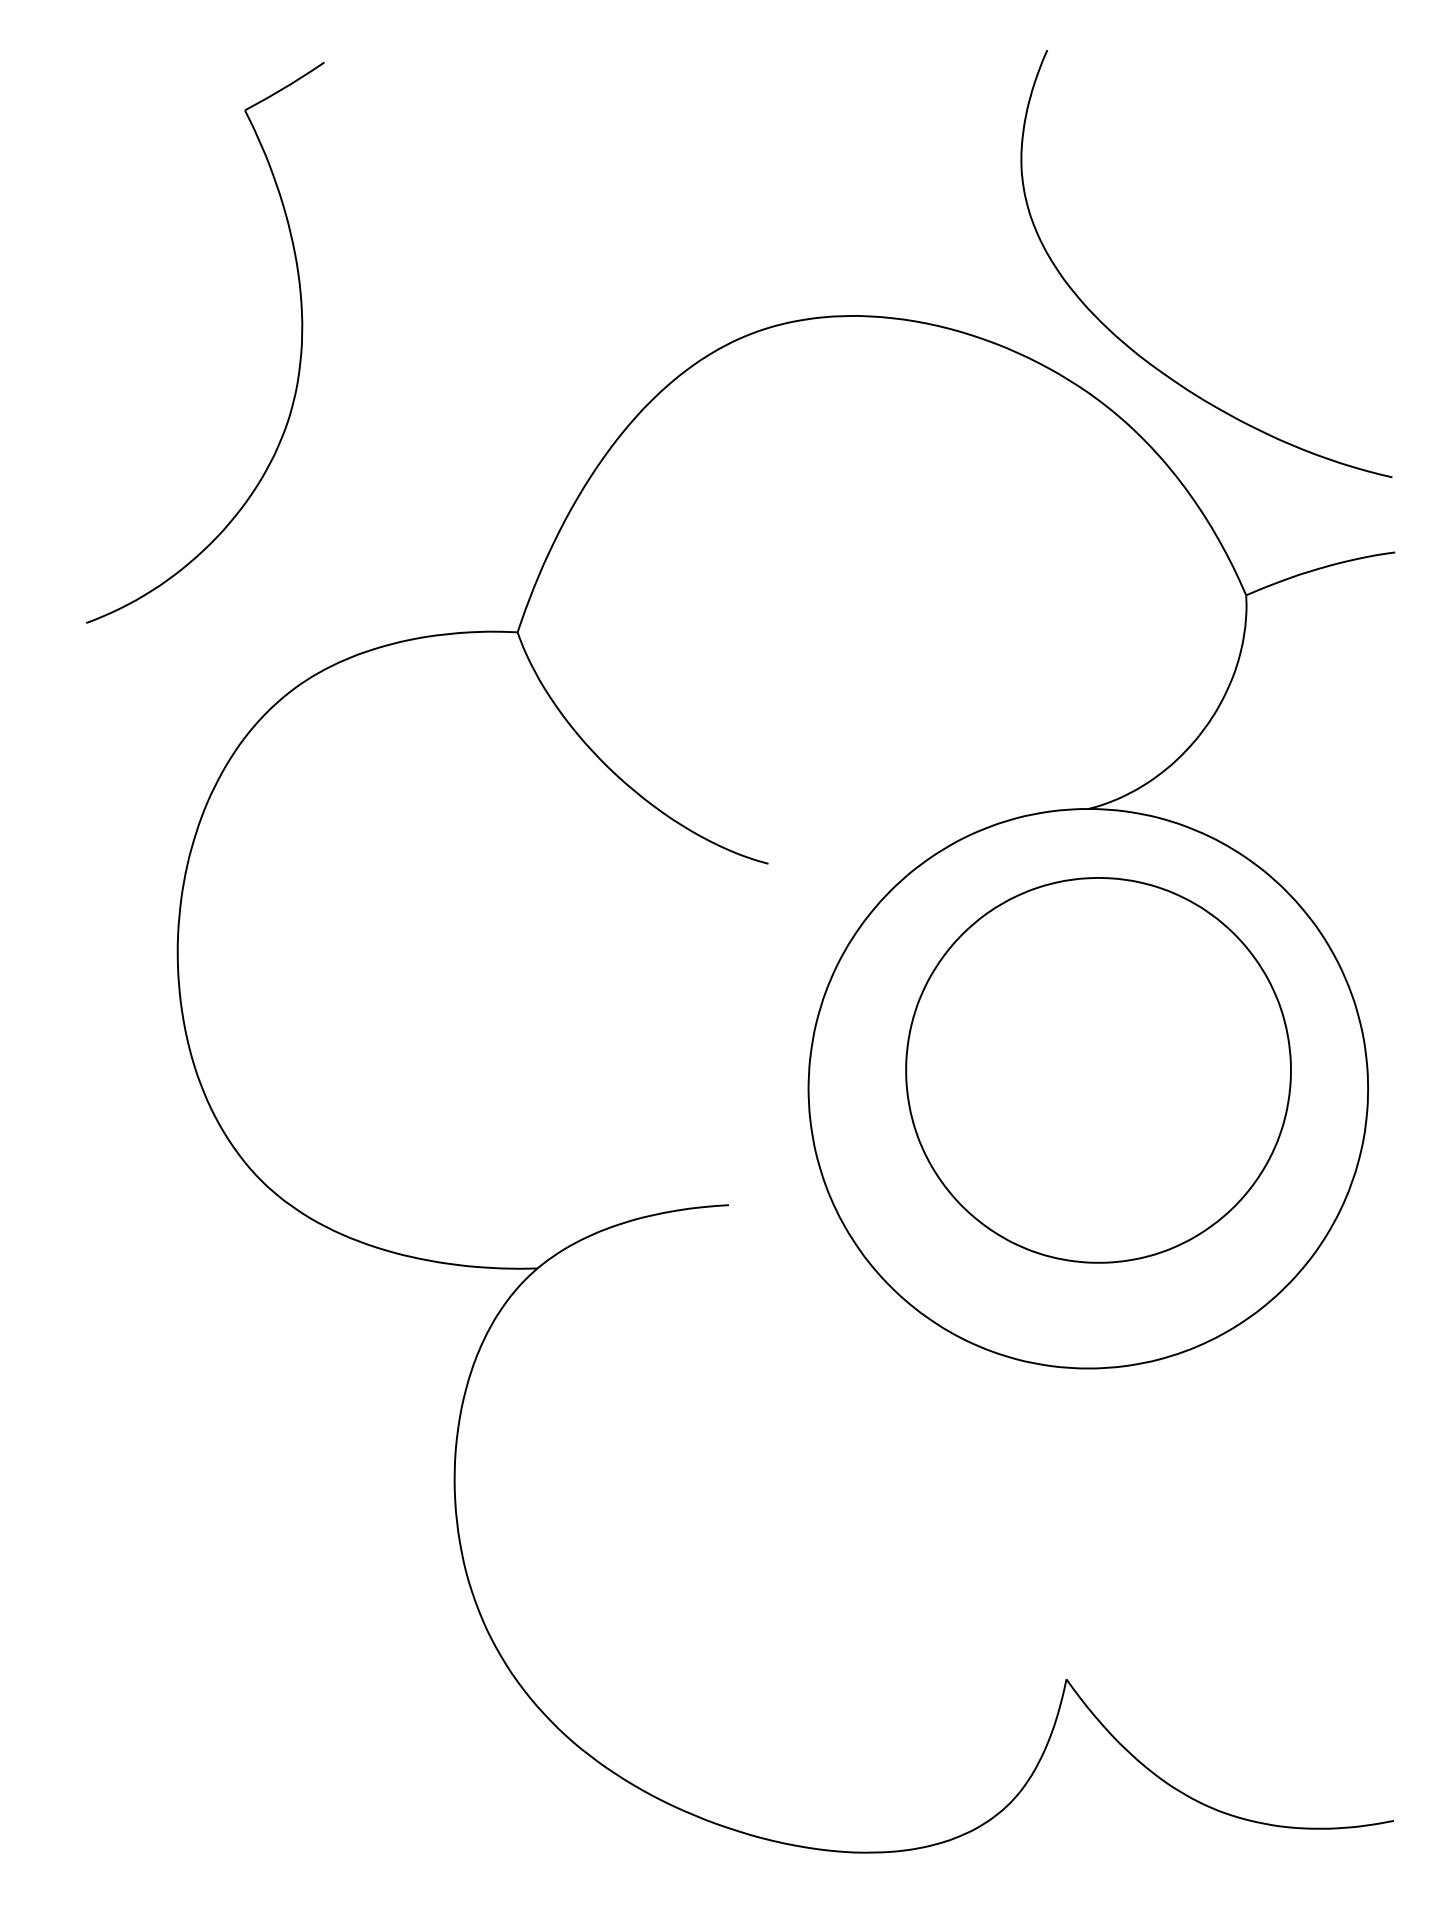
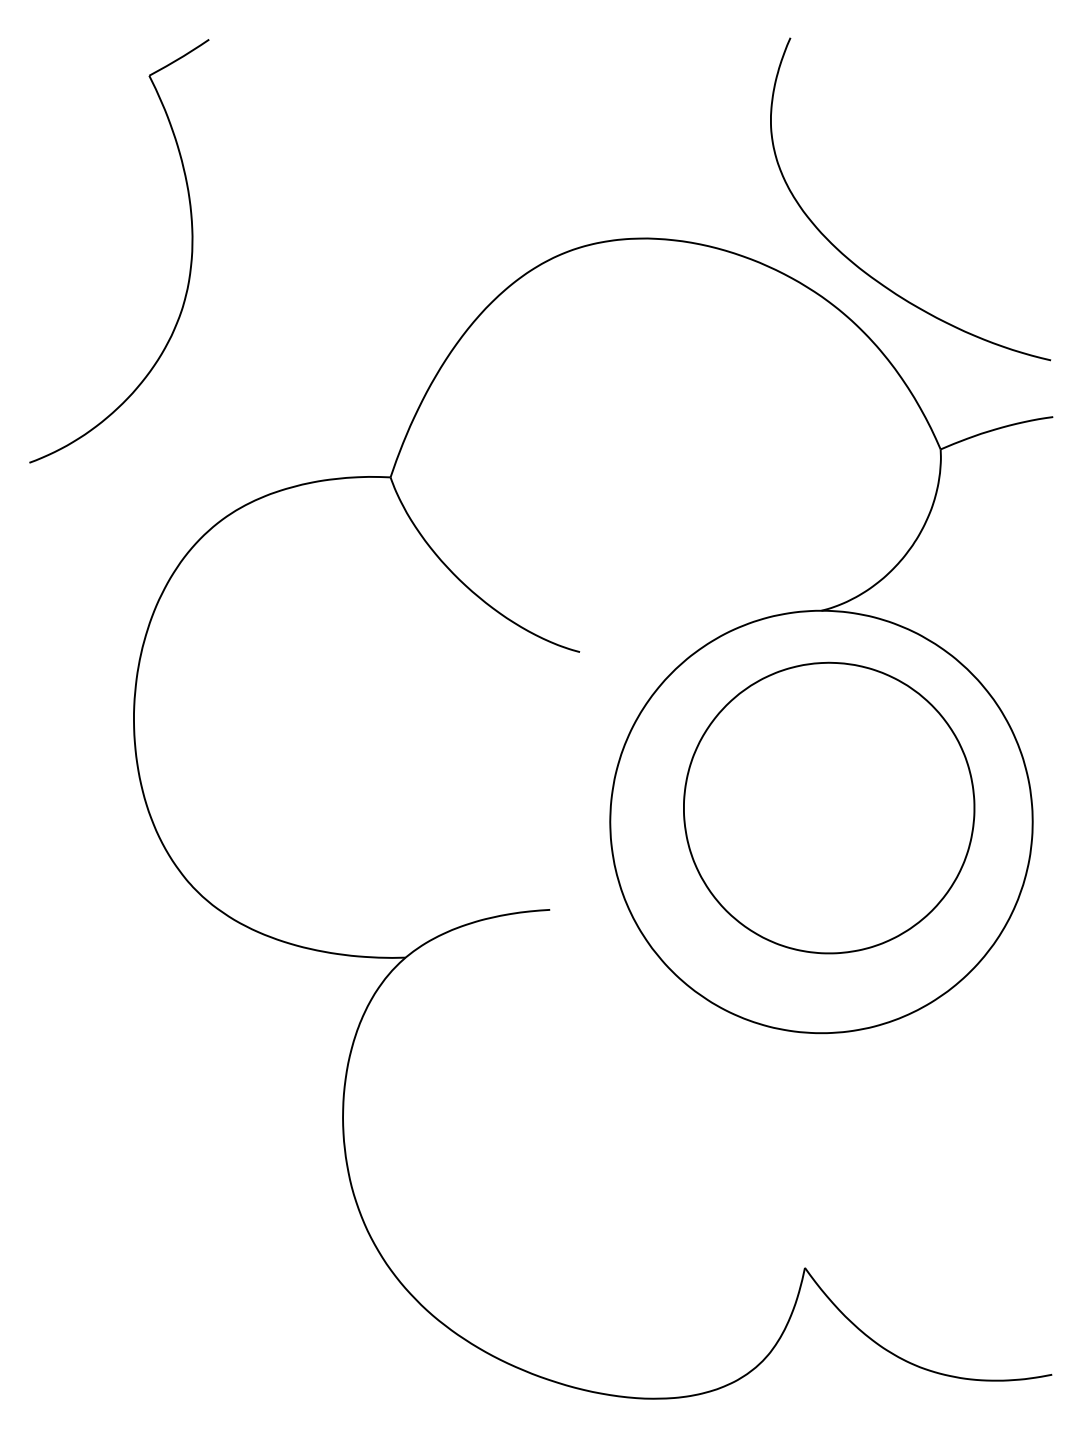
part: (300, 345) -> (191, 253), moved

